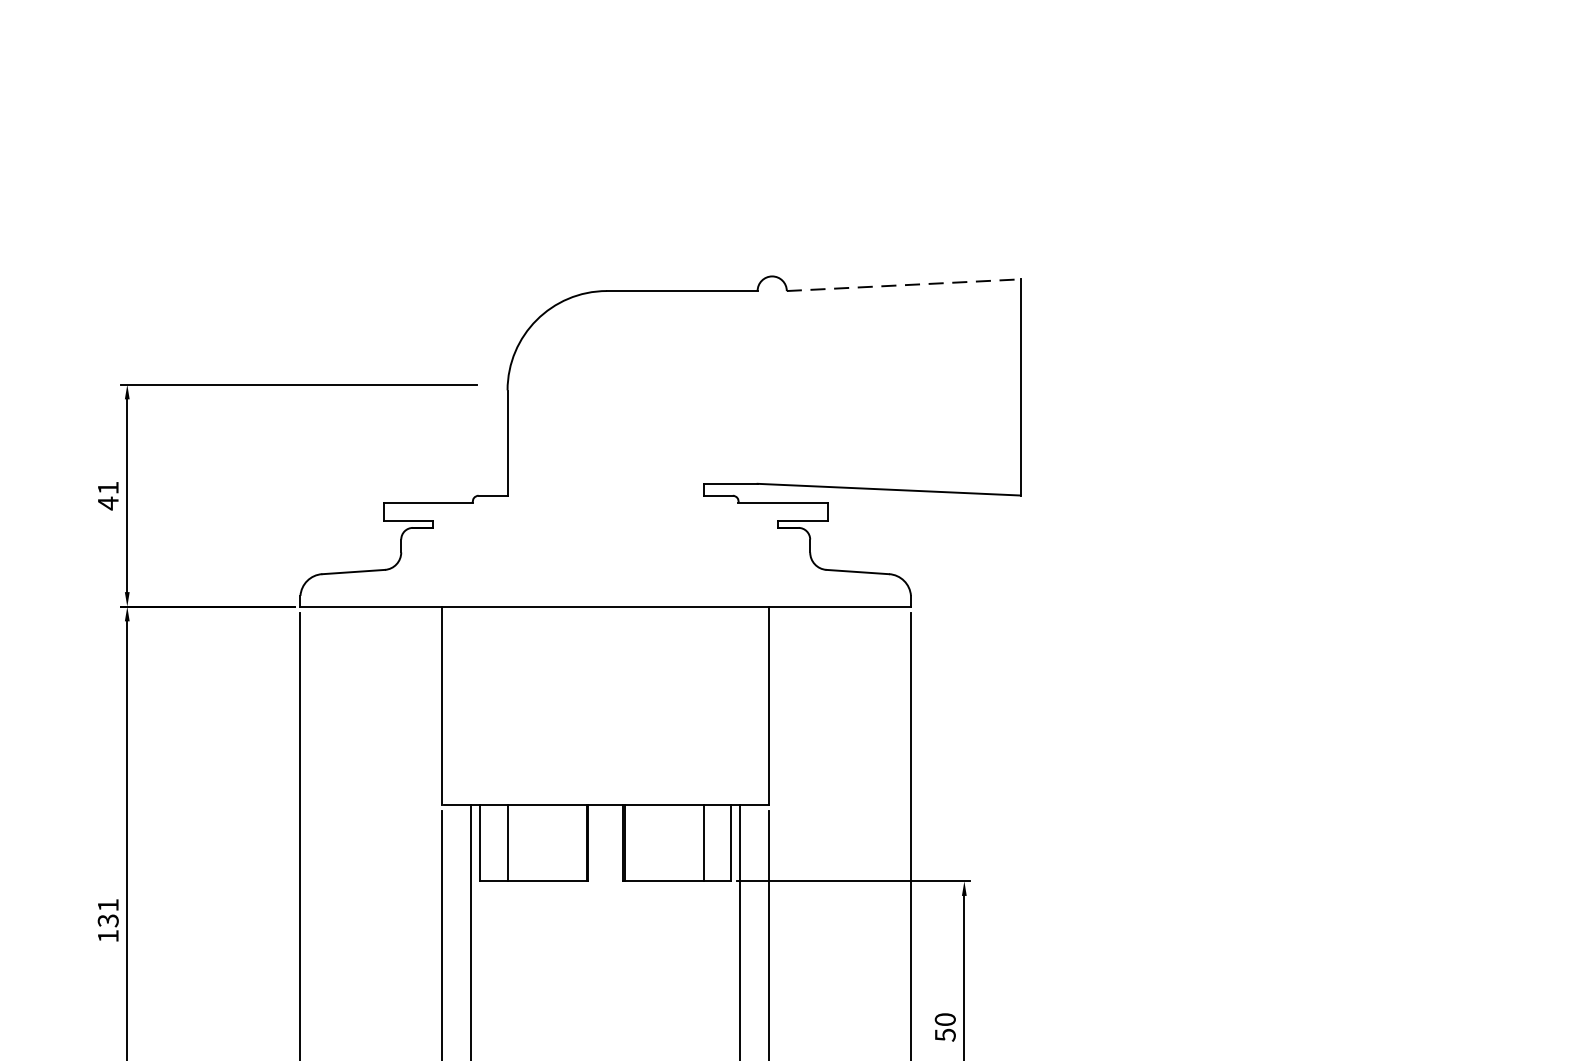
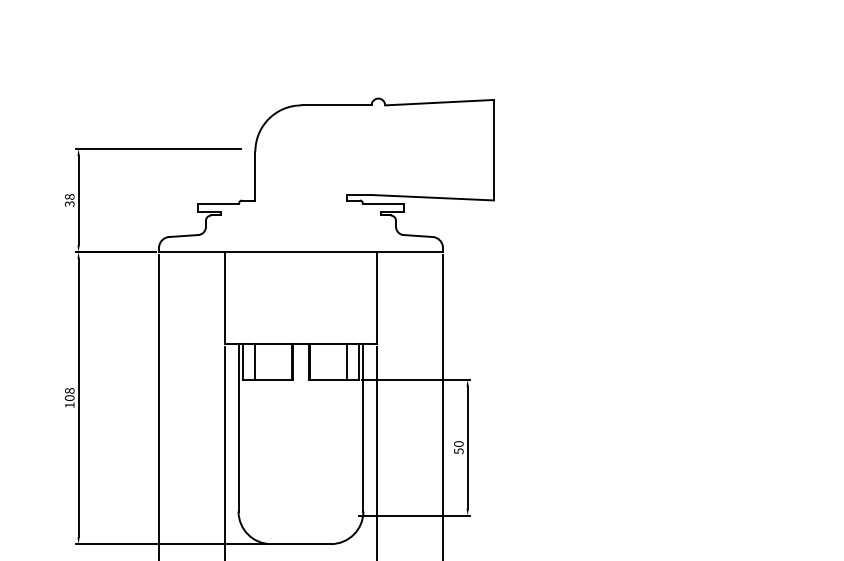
line: (905, 284) -> (440, 102), dashed -> solid
text: (107, 495) -> (69, 200), 41 -> 38
text: (107, 912) -> (69, 394), 131 -> 108

